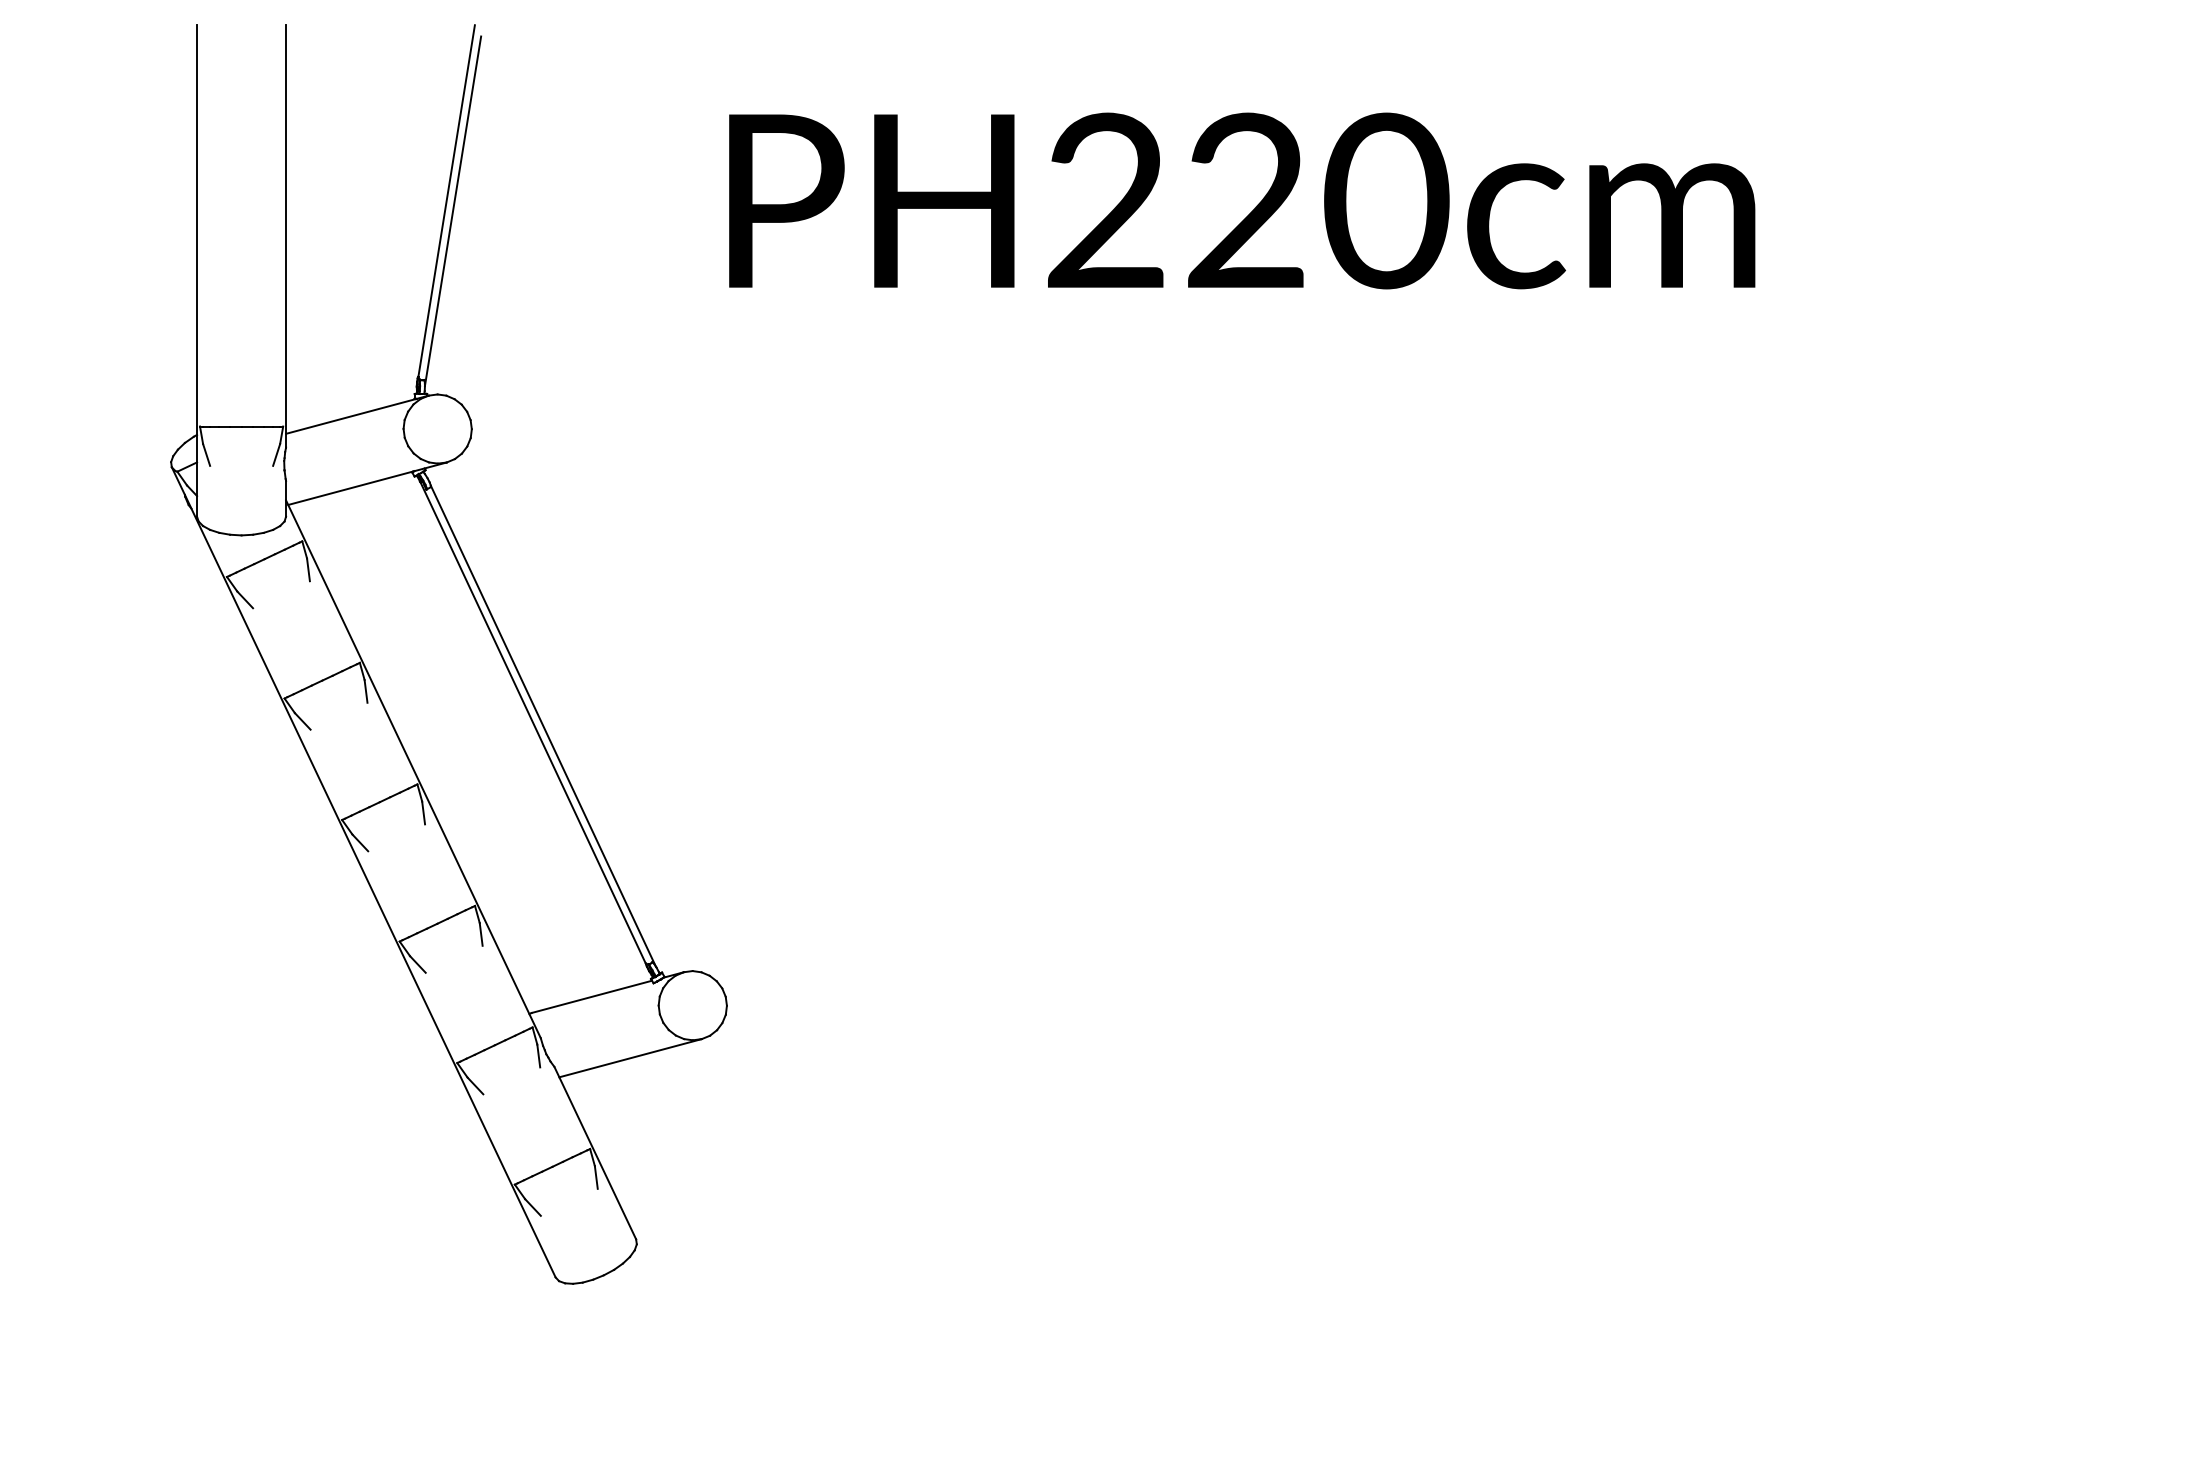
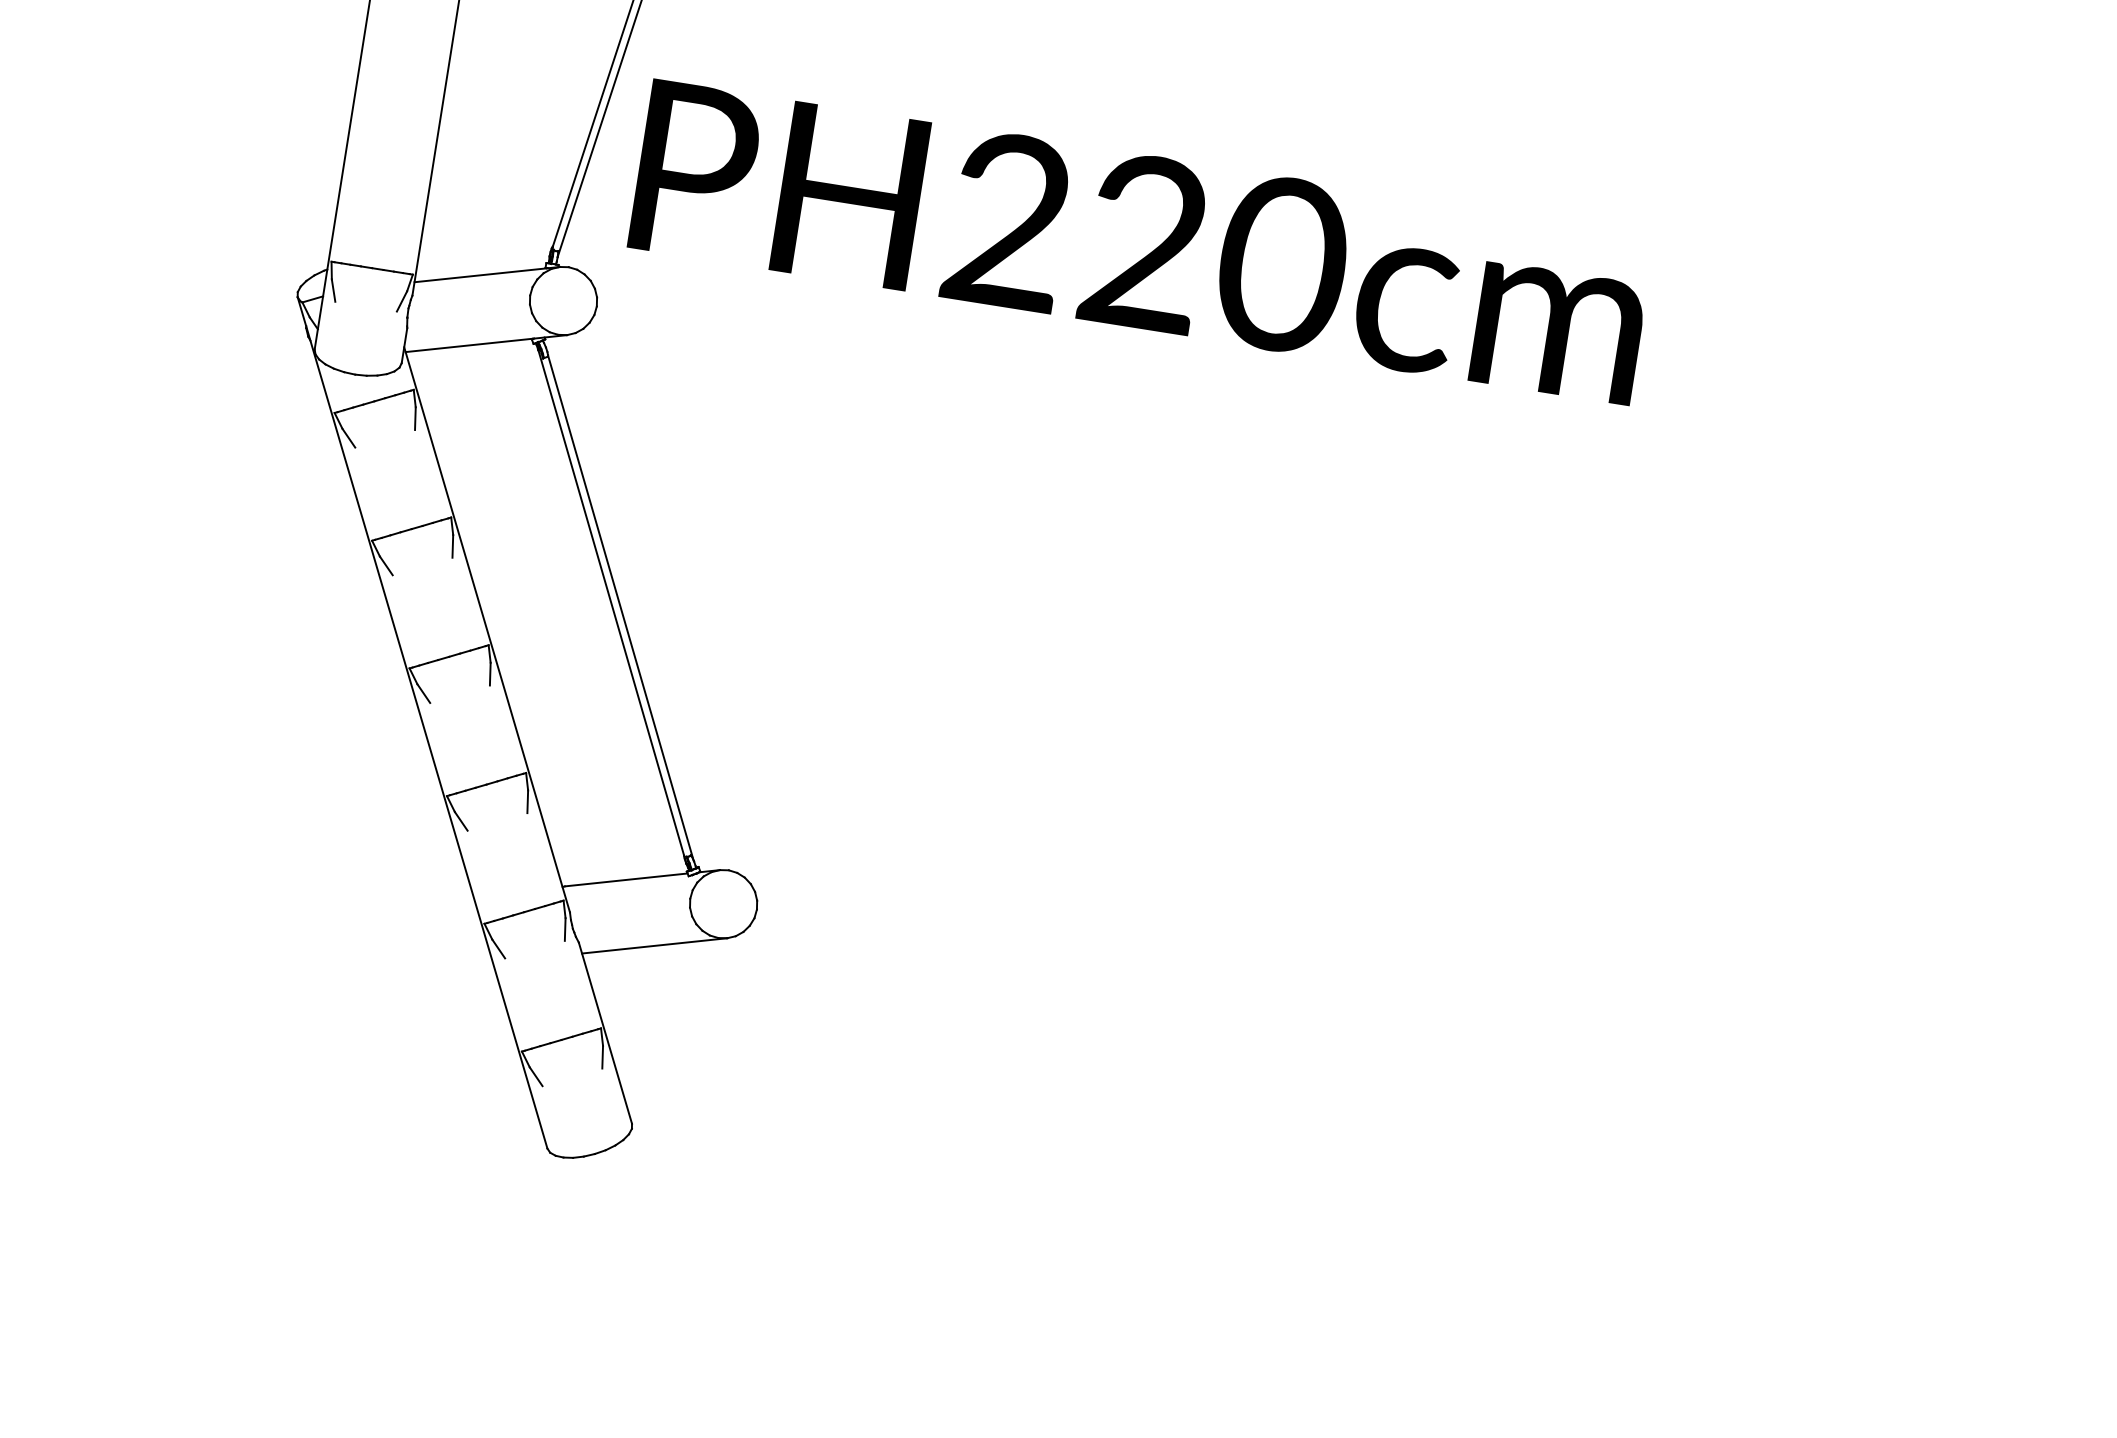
text: (1242, 200) -> (1141, 241), moved

